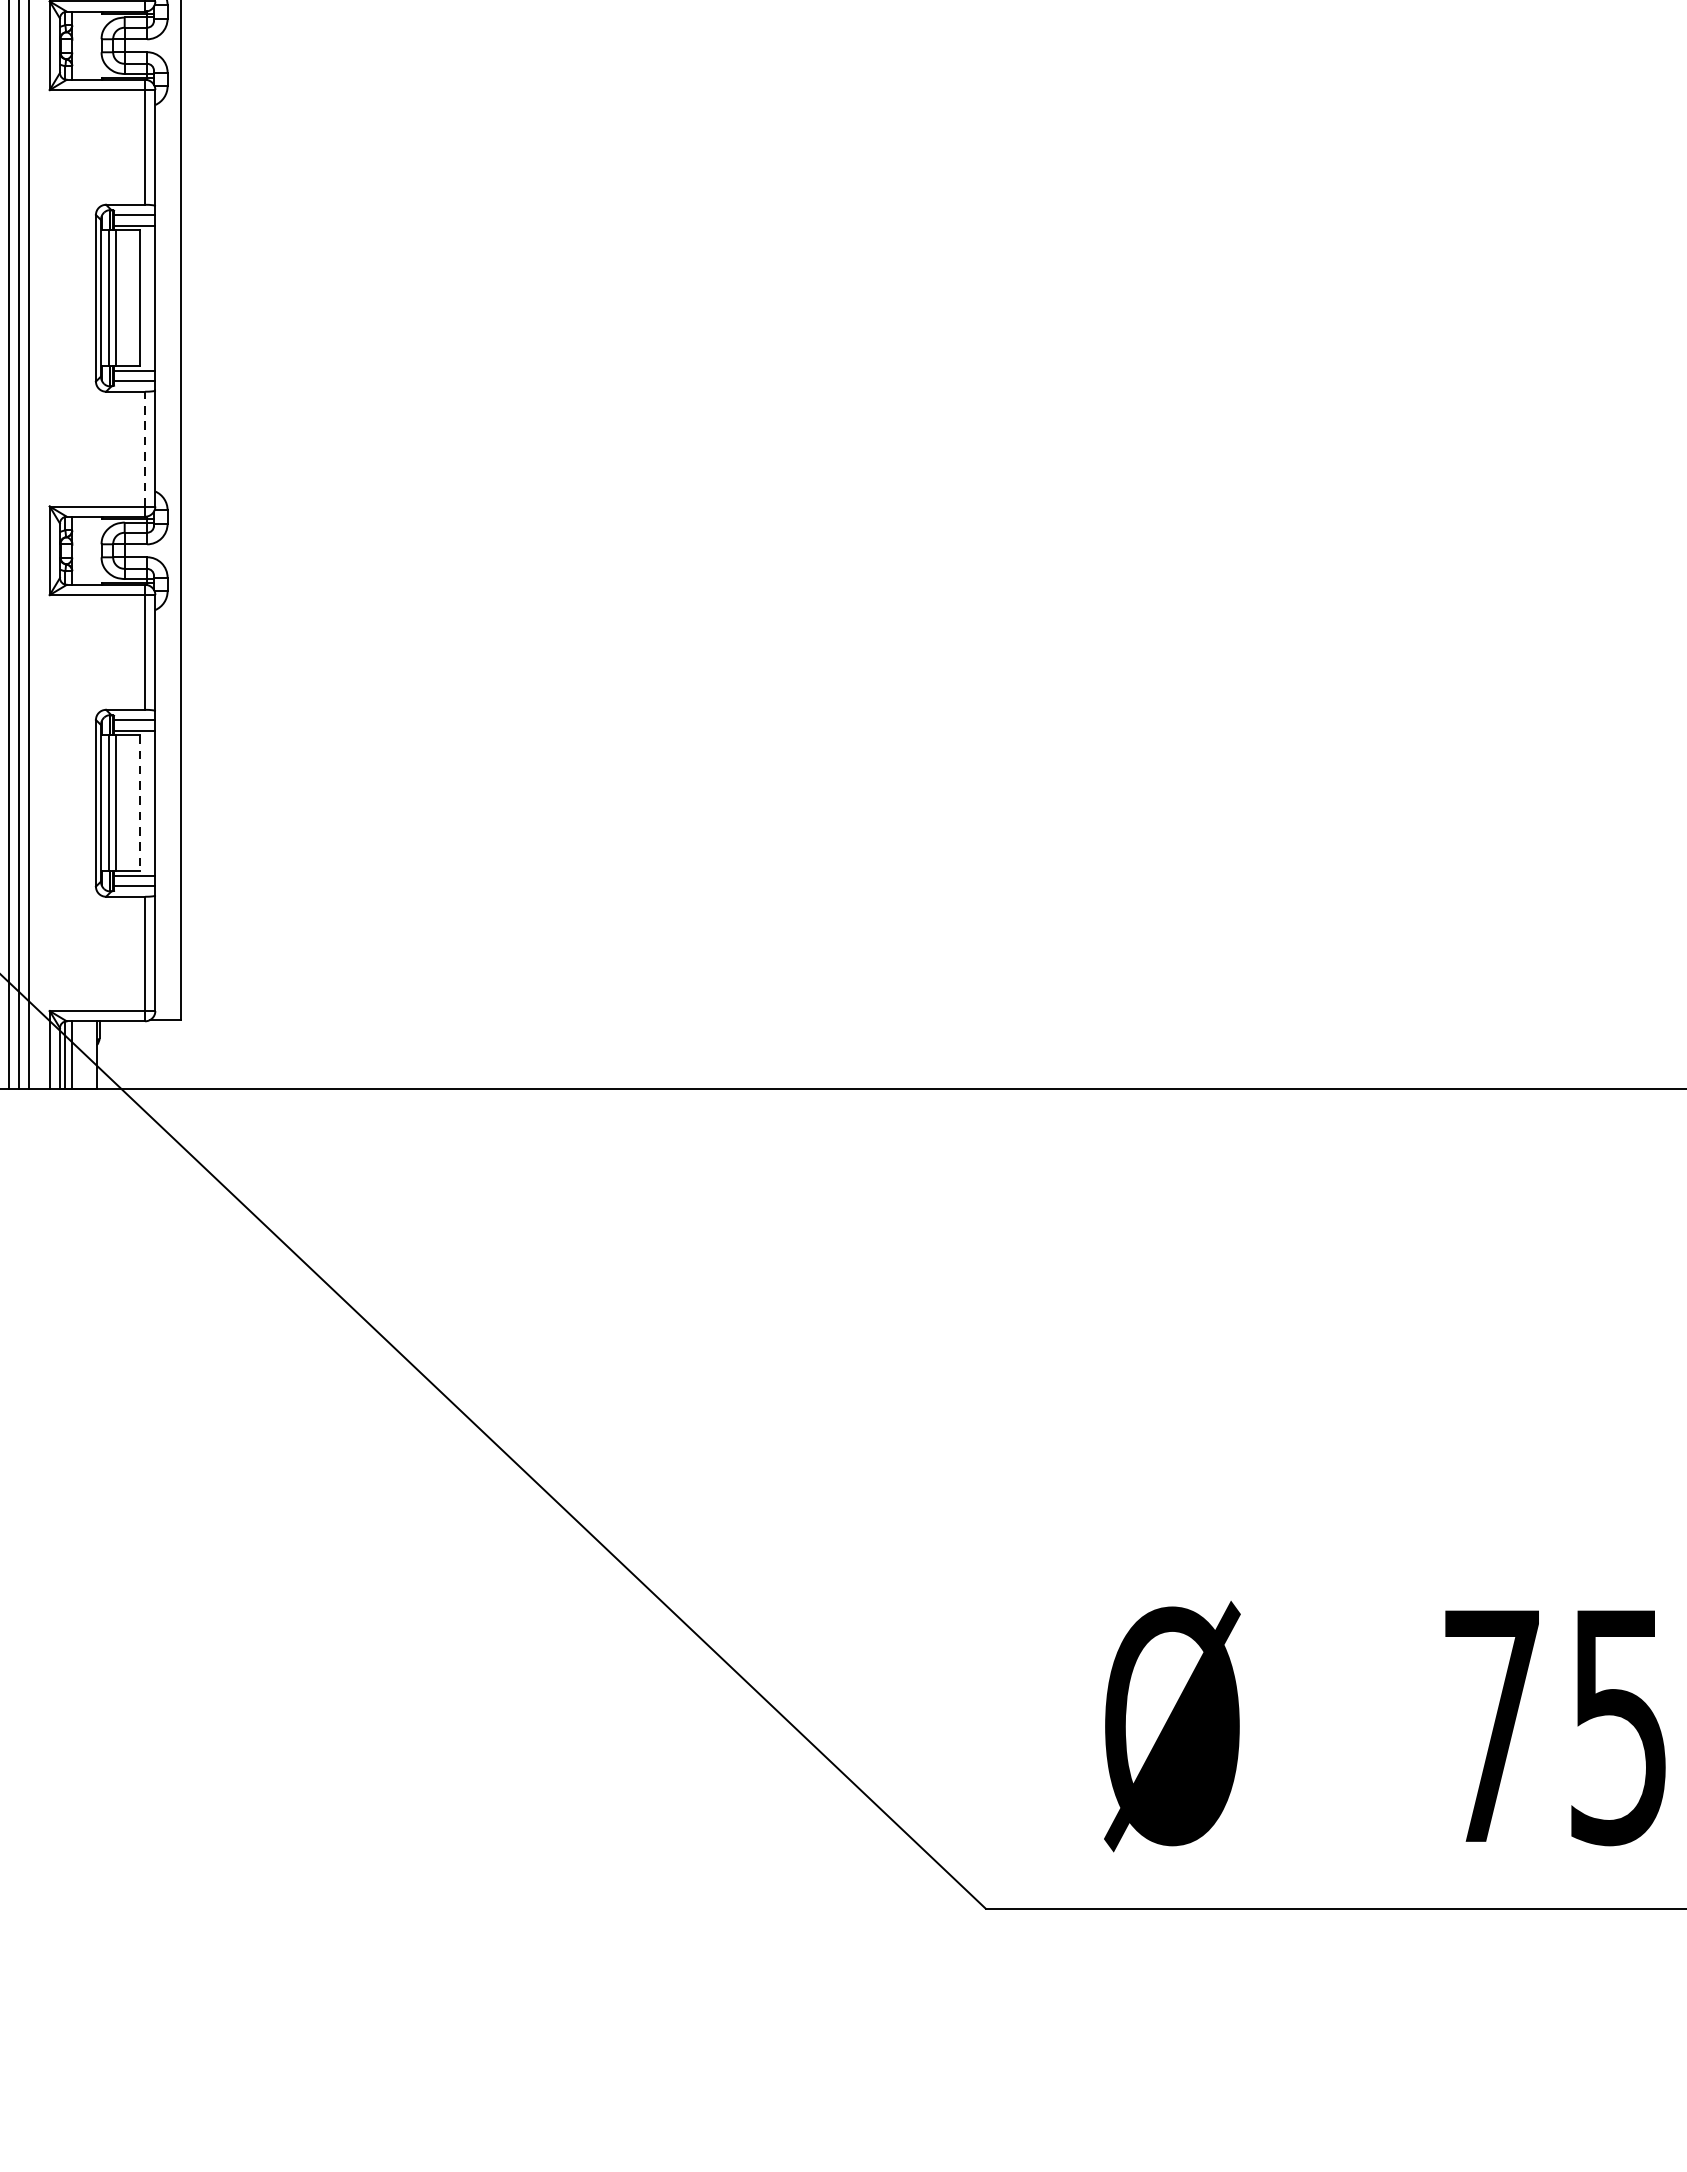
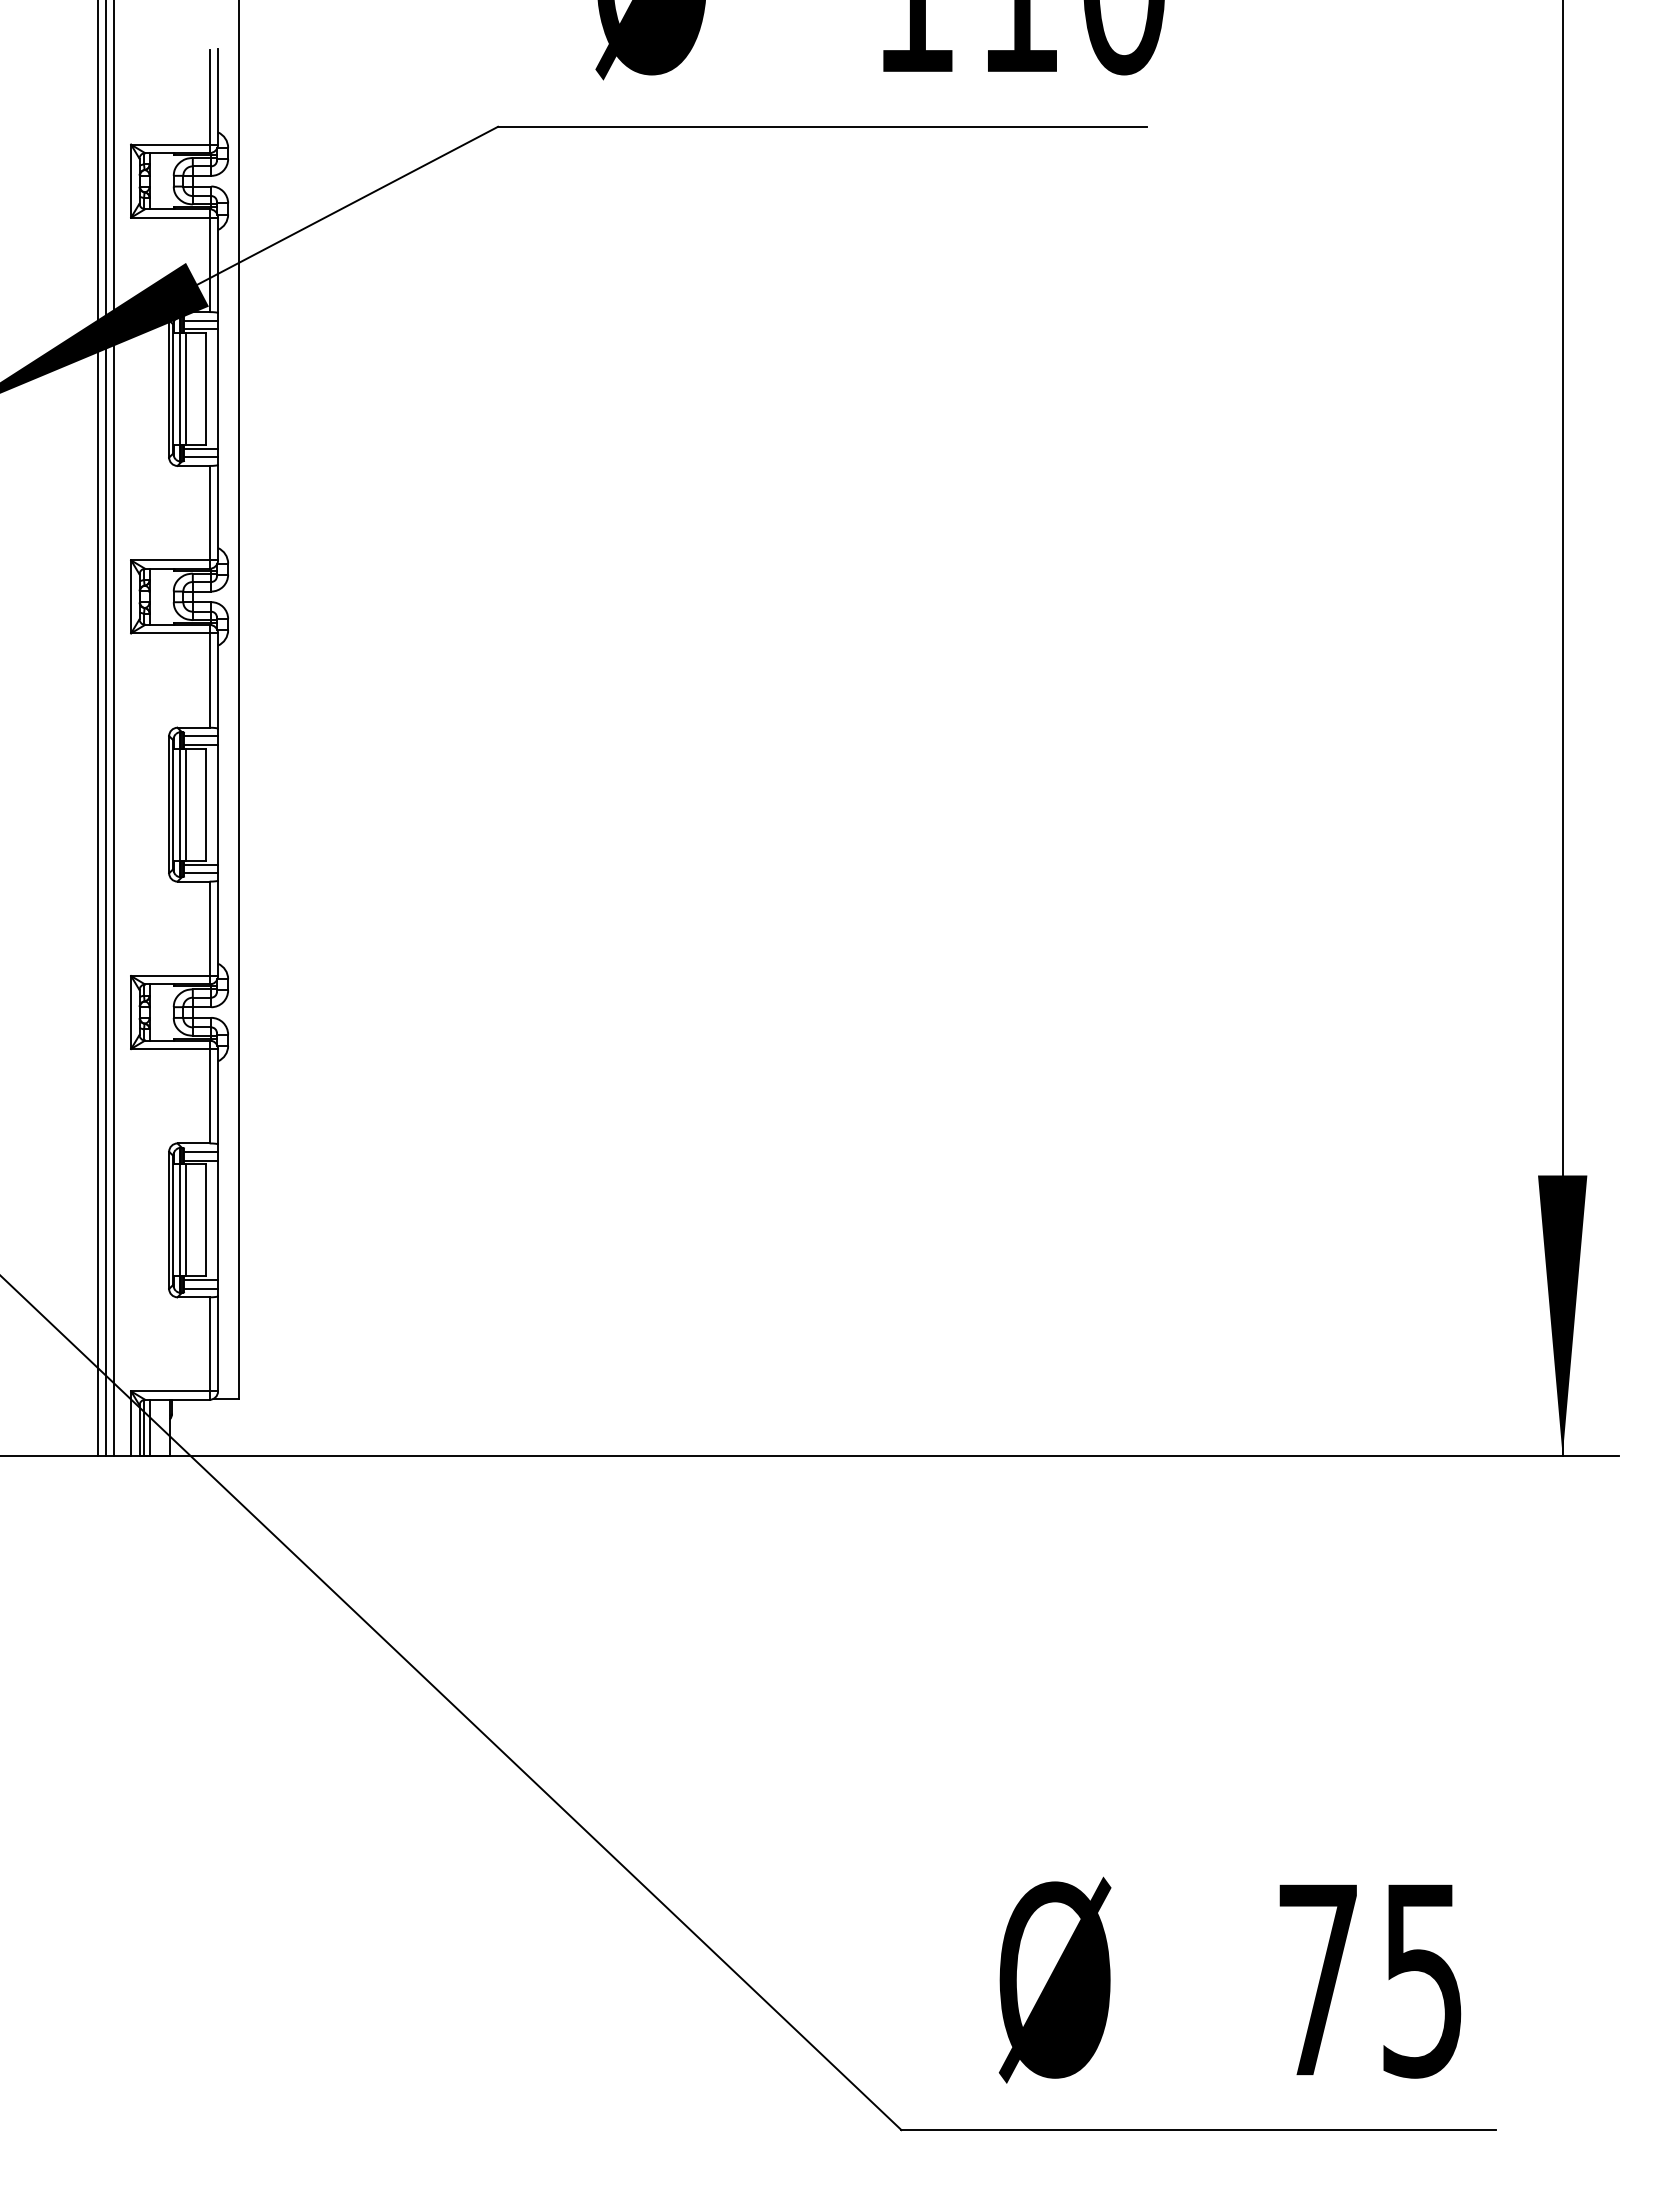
line: (144, 448) -> (209, 928), dashed -> solid
line: (140, 803) -> (205, 1220), dashed -> solid

